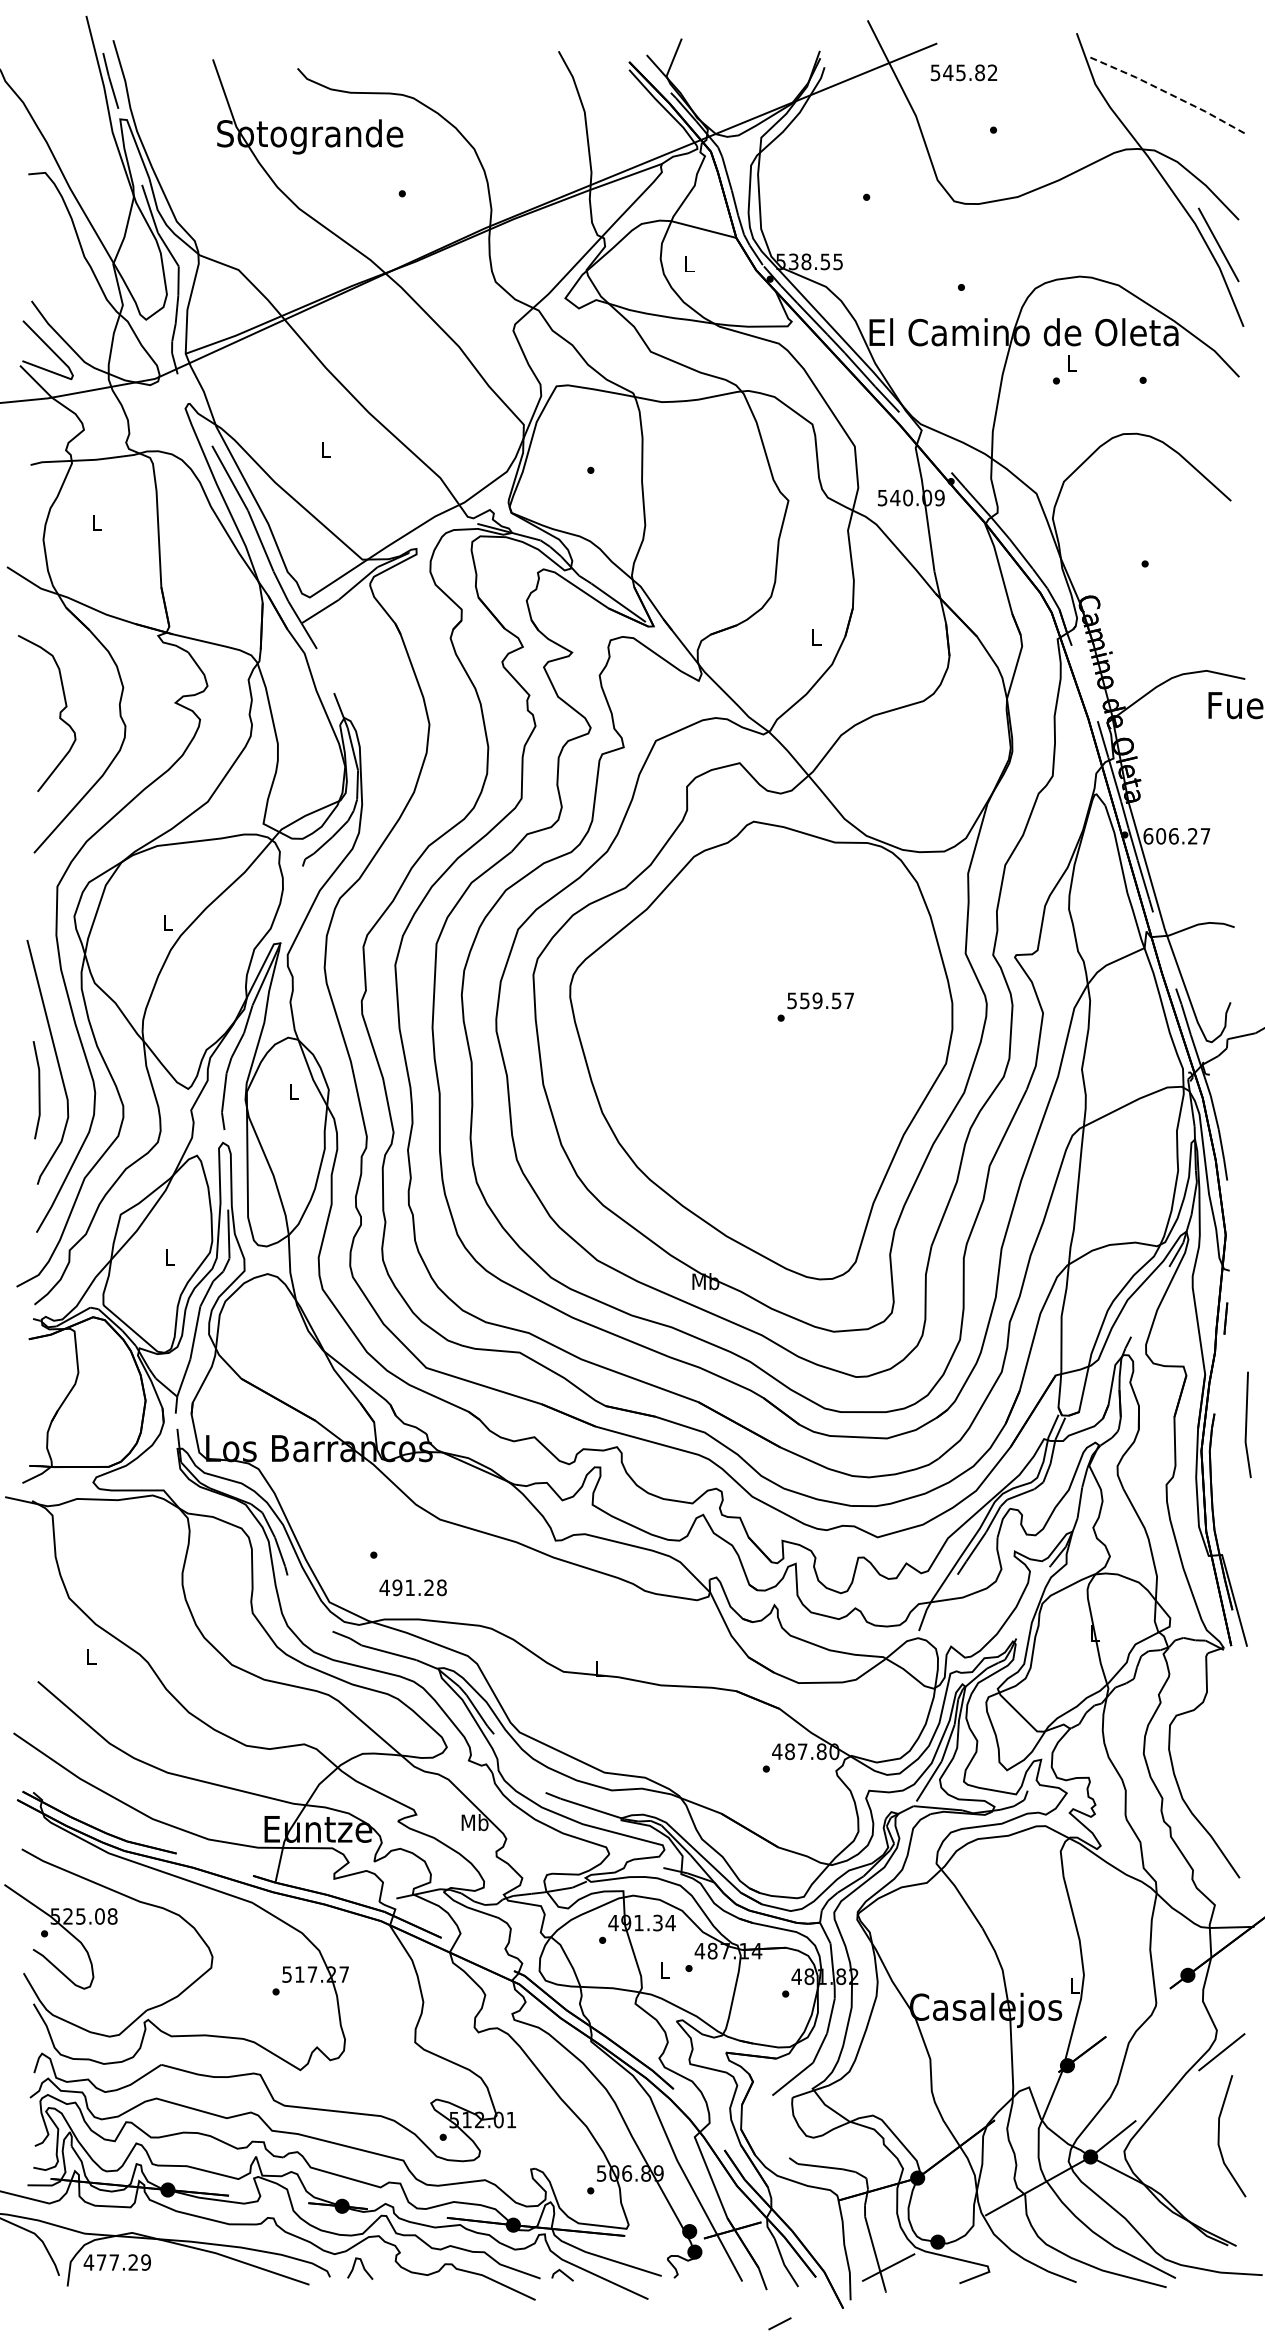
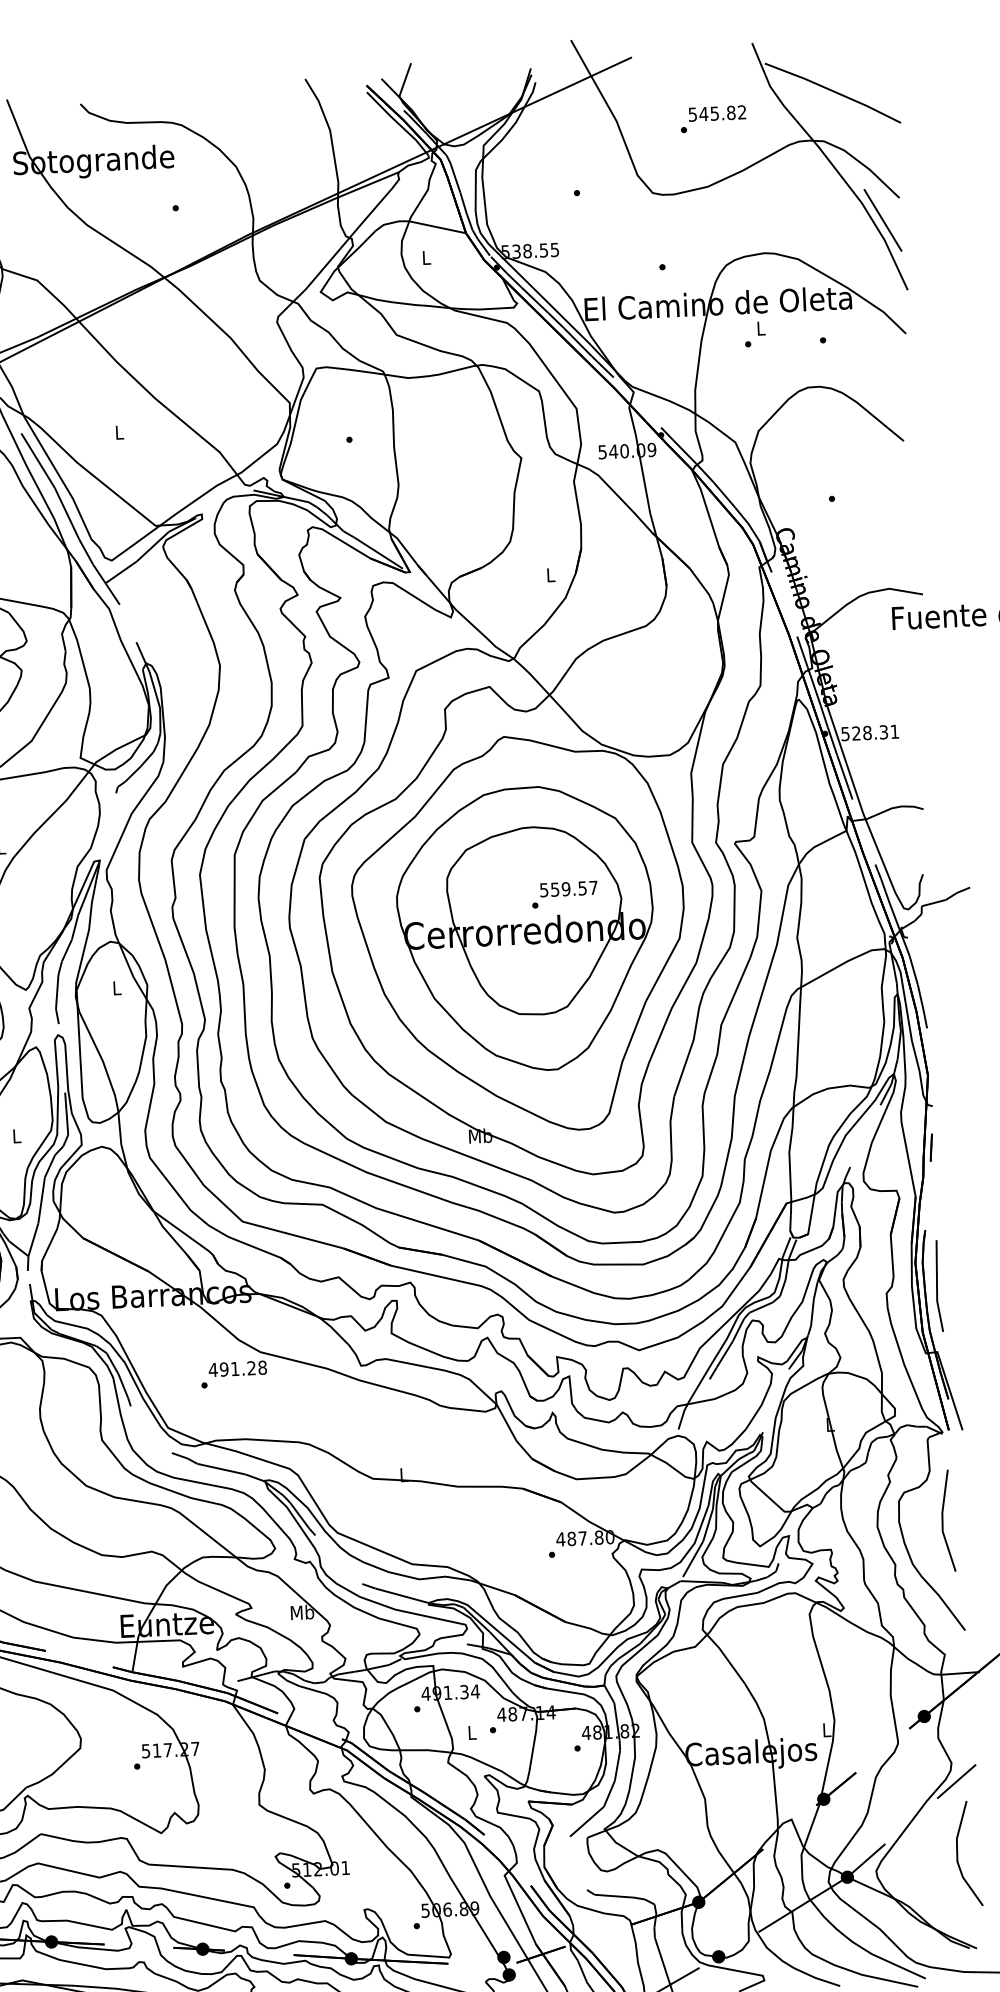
text: (963, 72) -> (716, 113), moved
line: (1169, 93) -> (834, 91), dashed -> solid
text: (1176, 836) -> (869, 733), 606.27 -> 528.31
part: (768, 1044) -> (525, 928), added
line: (1247, 1424) -> (938, 1285), moved
text: (412, 1587) -> (237, 1368), moved
line: (1220, 1750) -> (943, 1520), added

